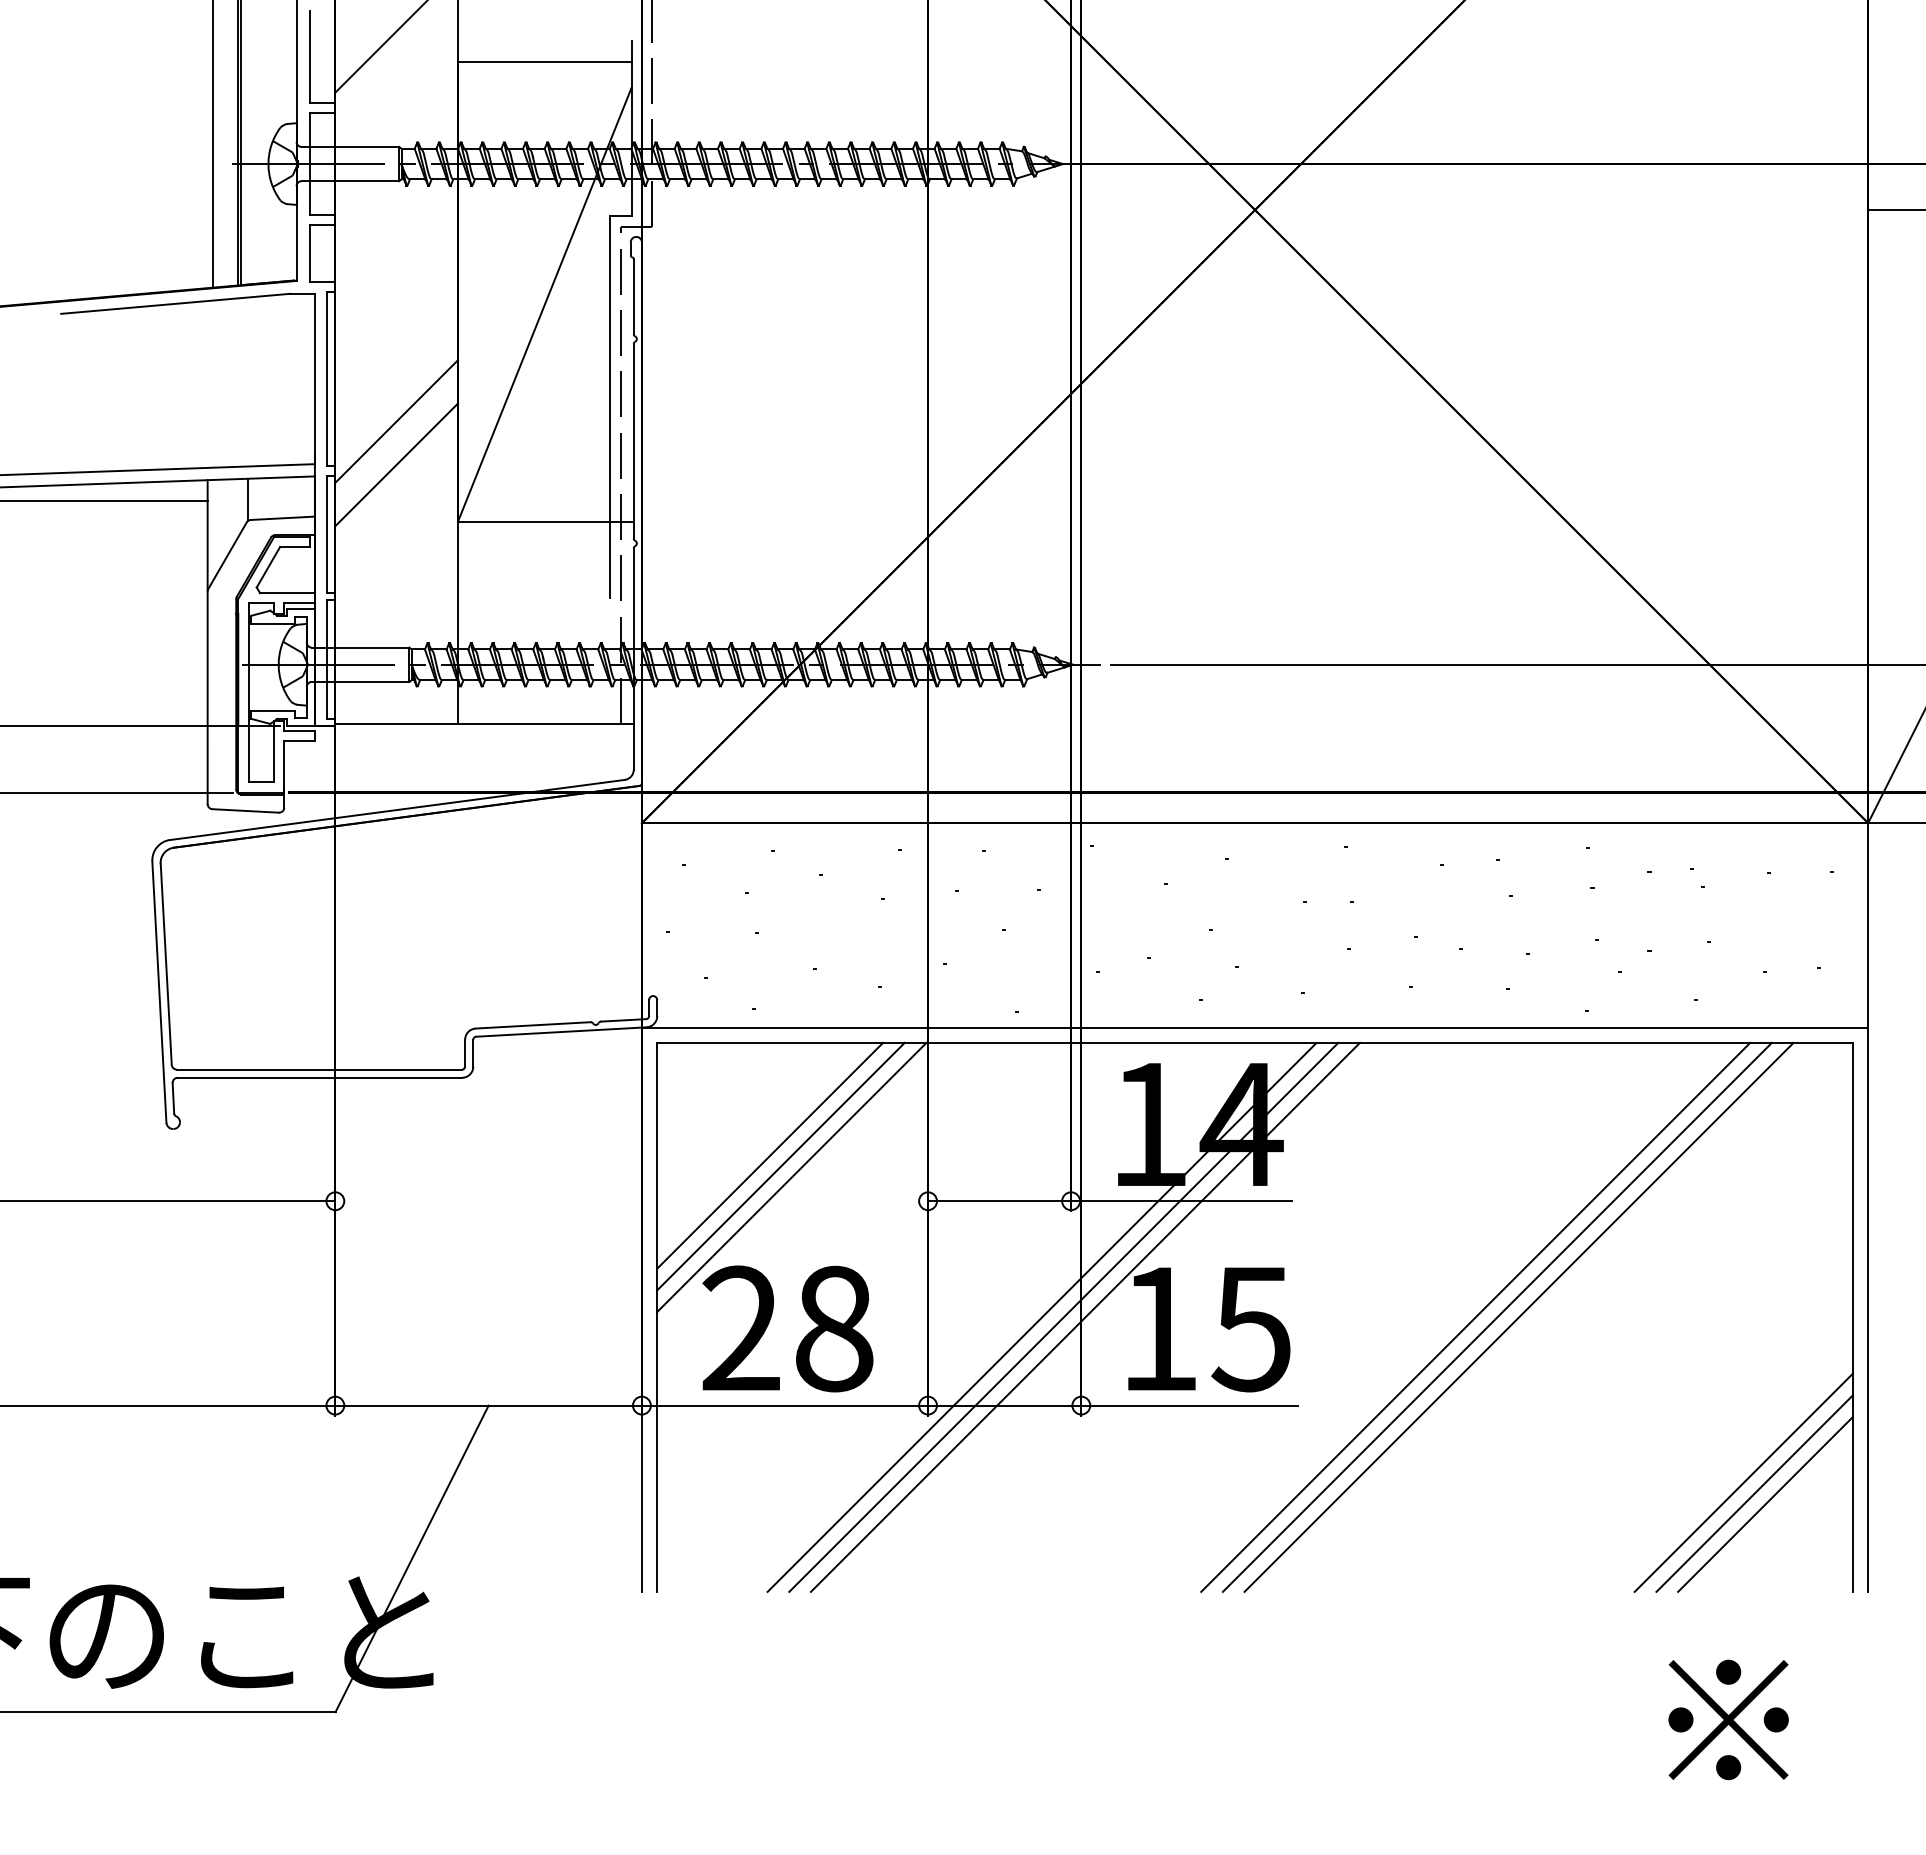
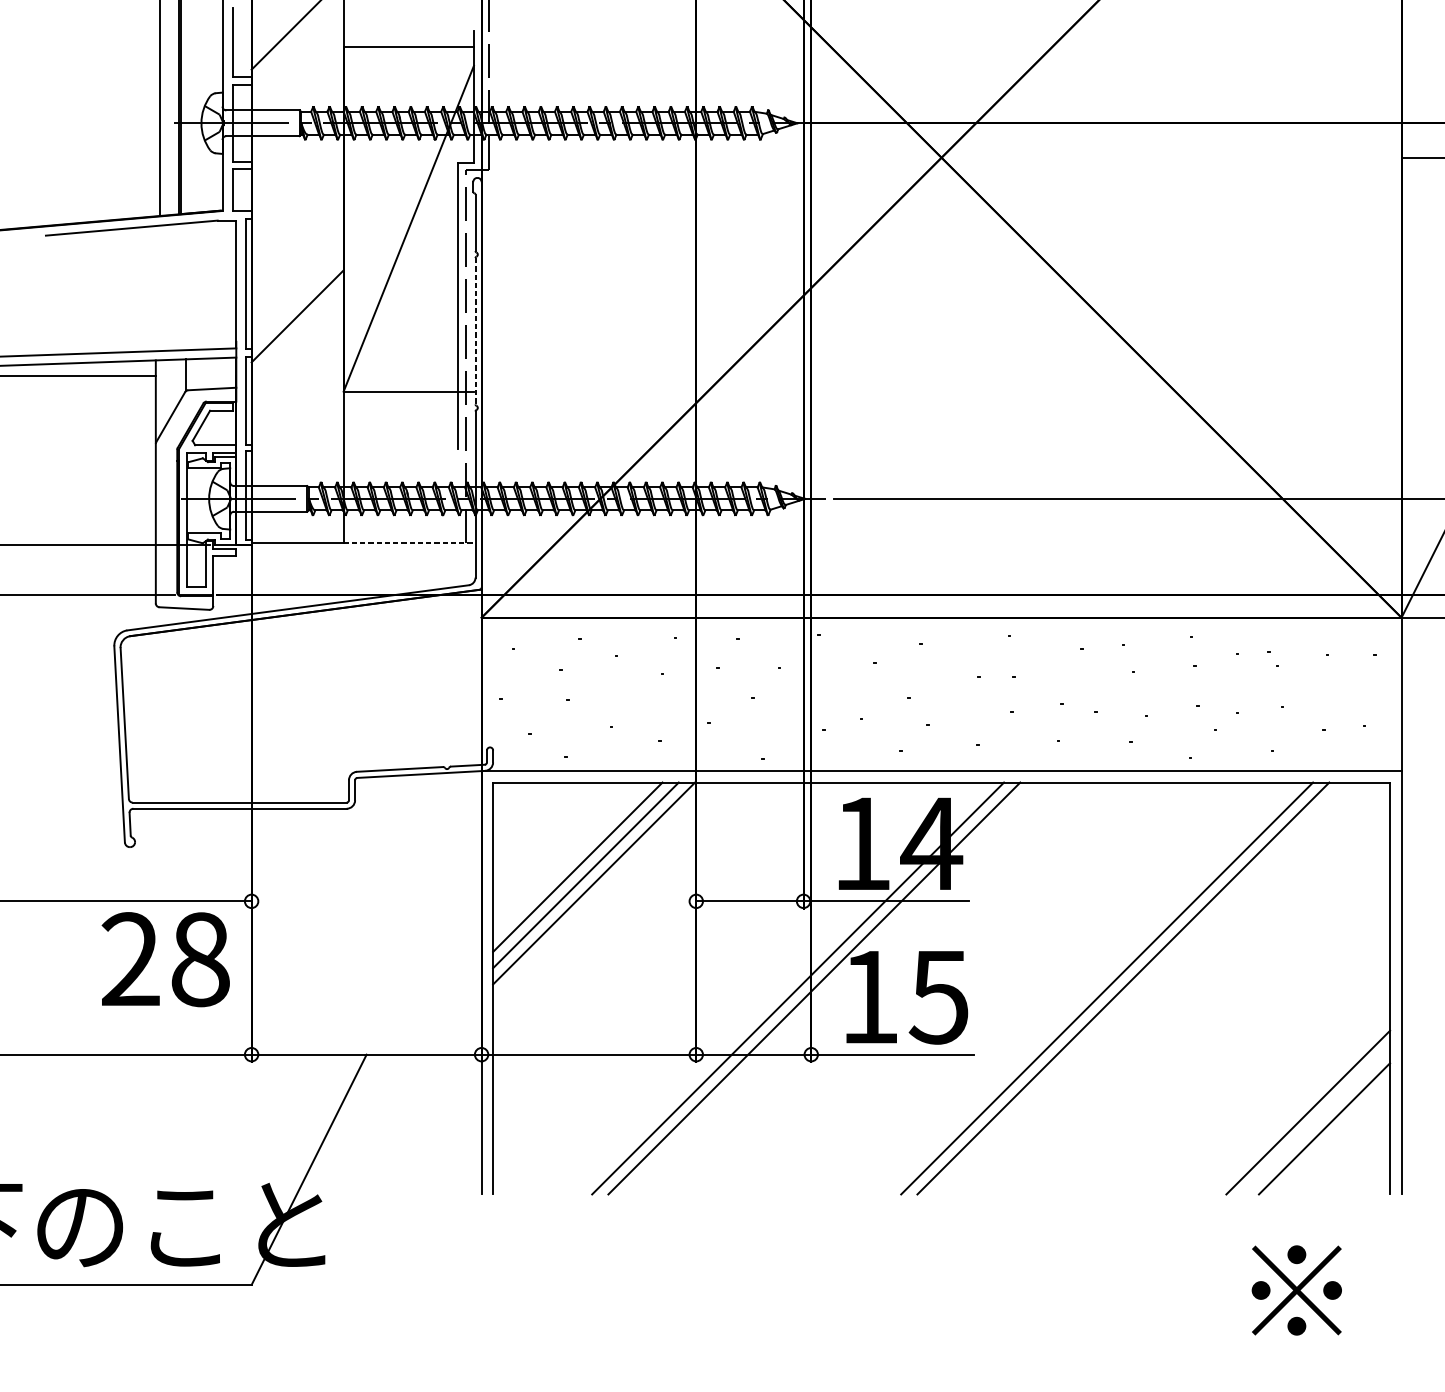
line: (633, 441) -> (475, 331), solid -> dashed
line: (396, 464) -> (297, 348), removed
line: (545, 723) -> (409, 542), solid -> dashed
line: (1041, 1316) -> (781, 987), removed
line: (1518, 1316) -> (1139, 987), removed
text: (787, 1328) -> (165, 959), moved
line: (1754, 1493) -> (1316, 1120), removed

